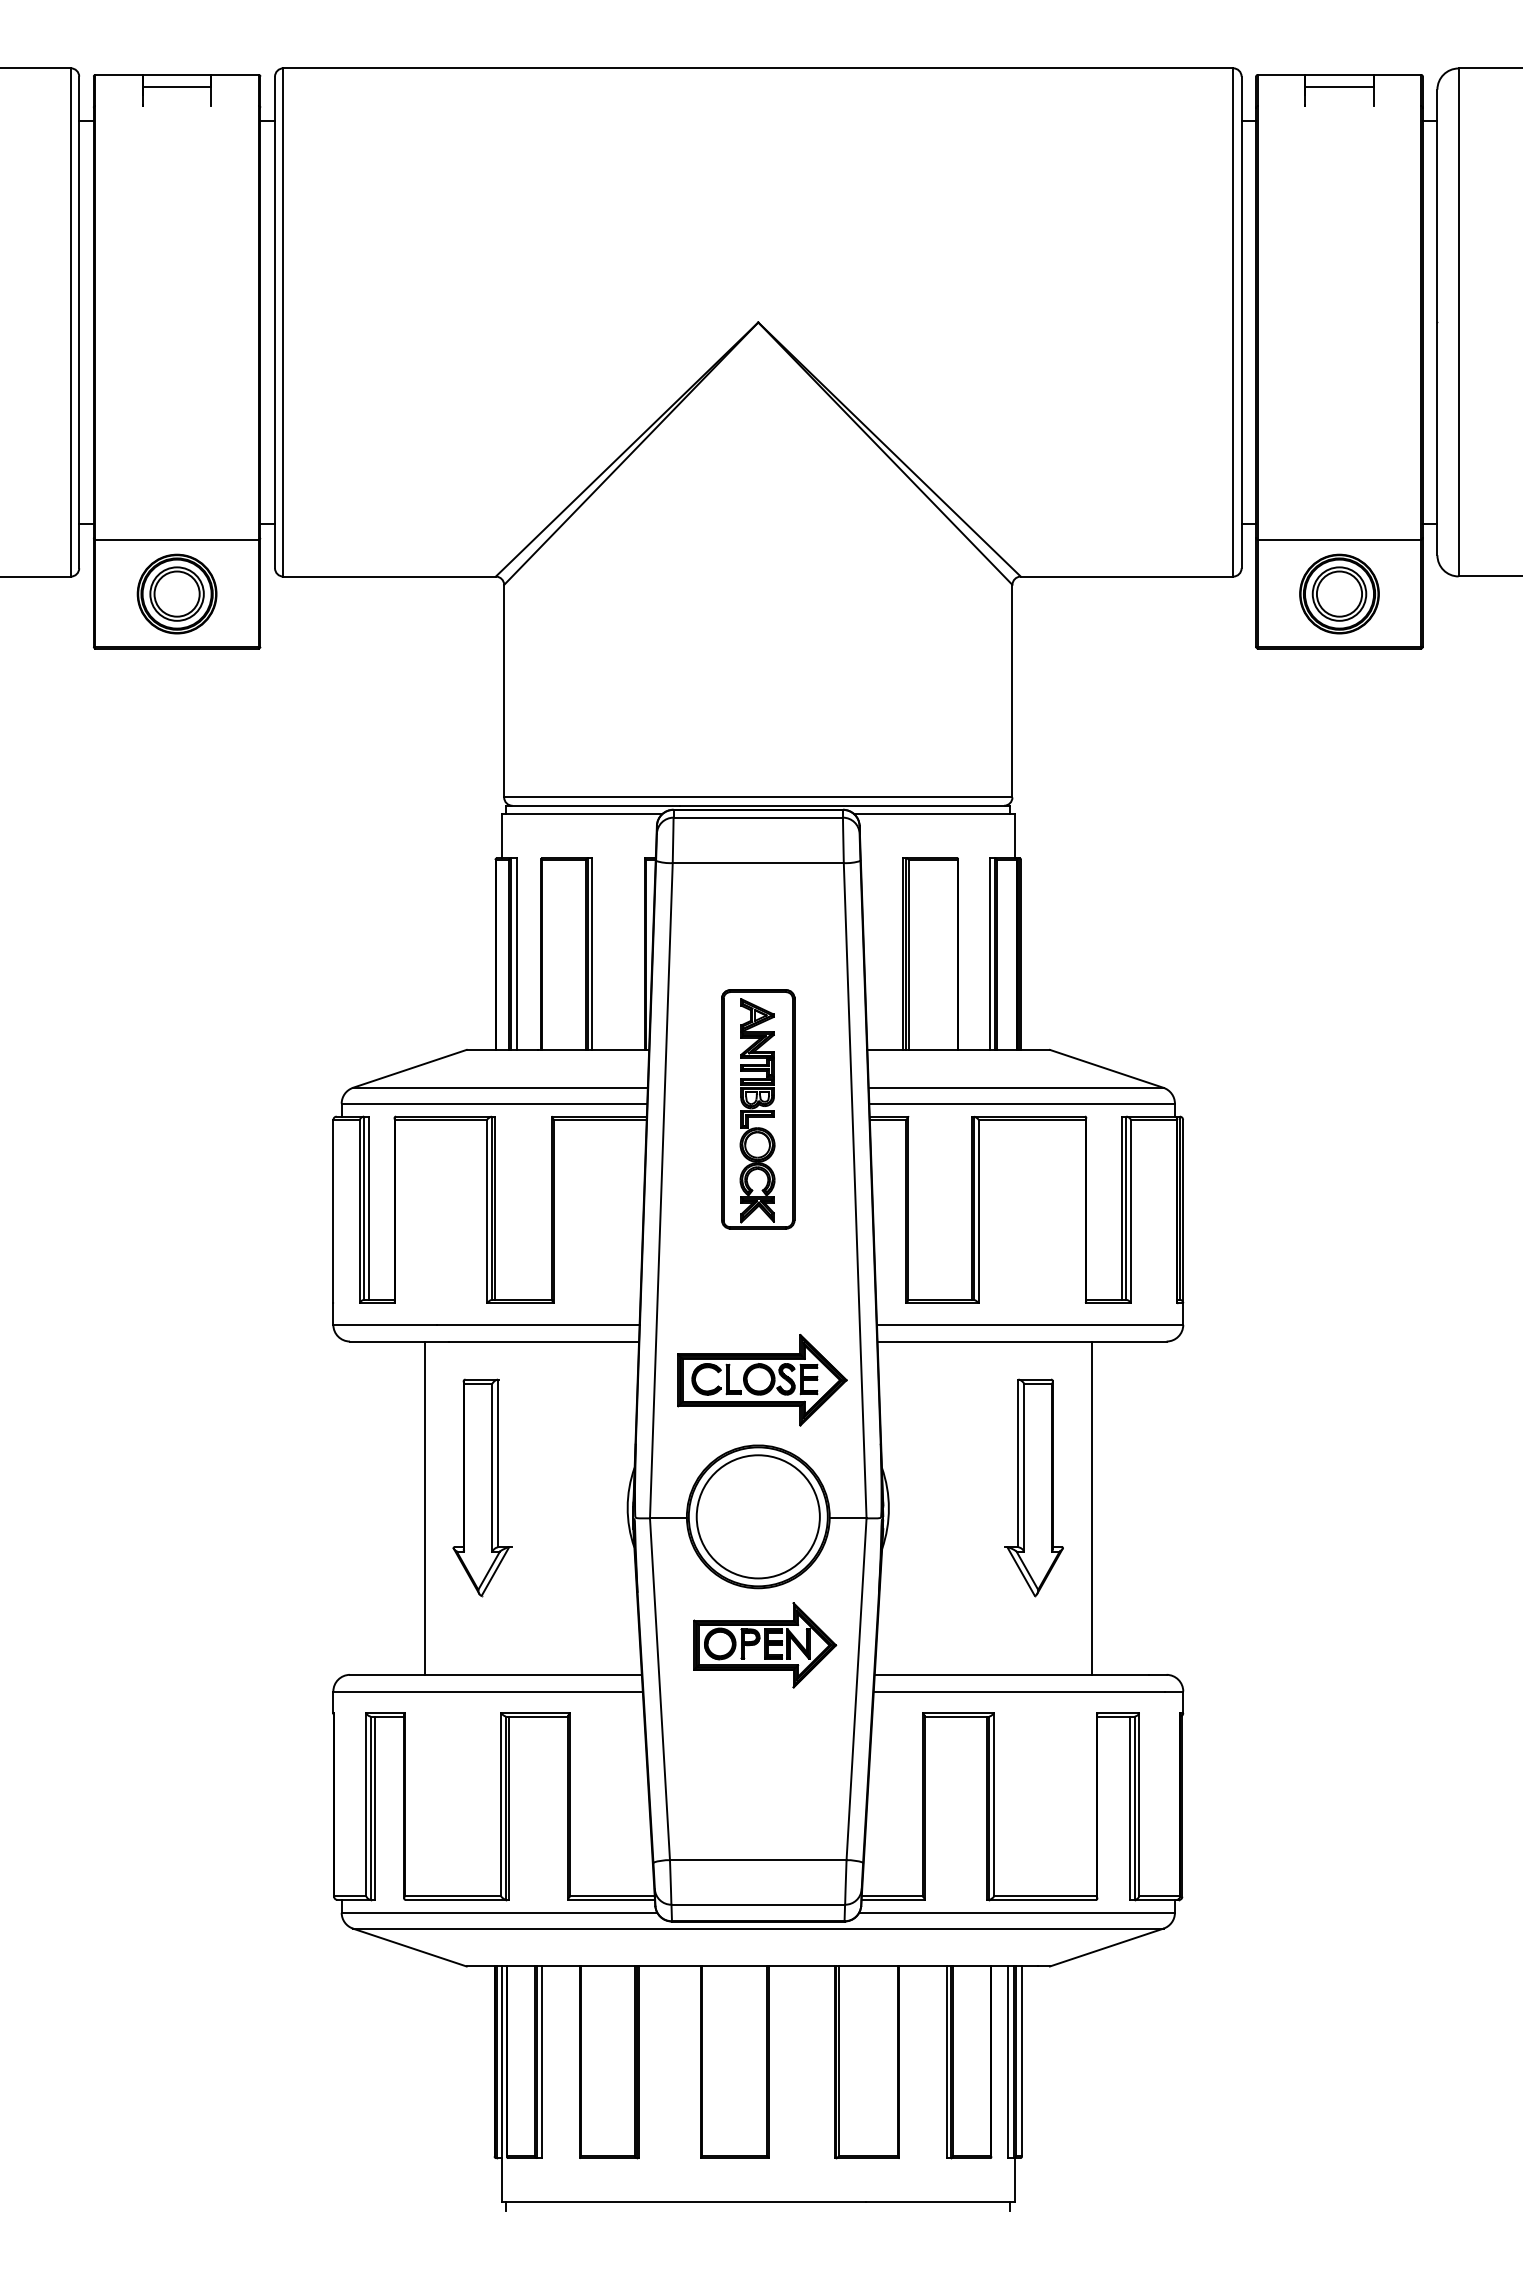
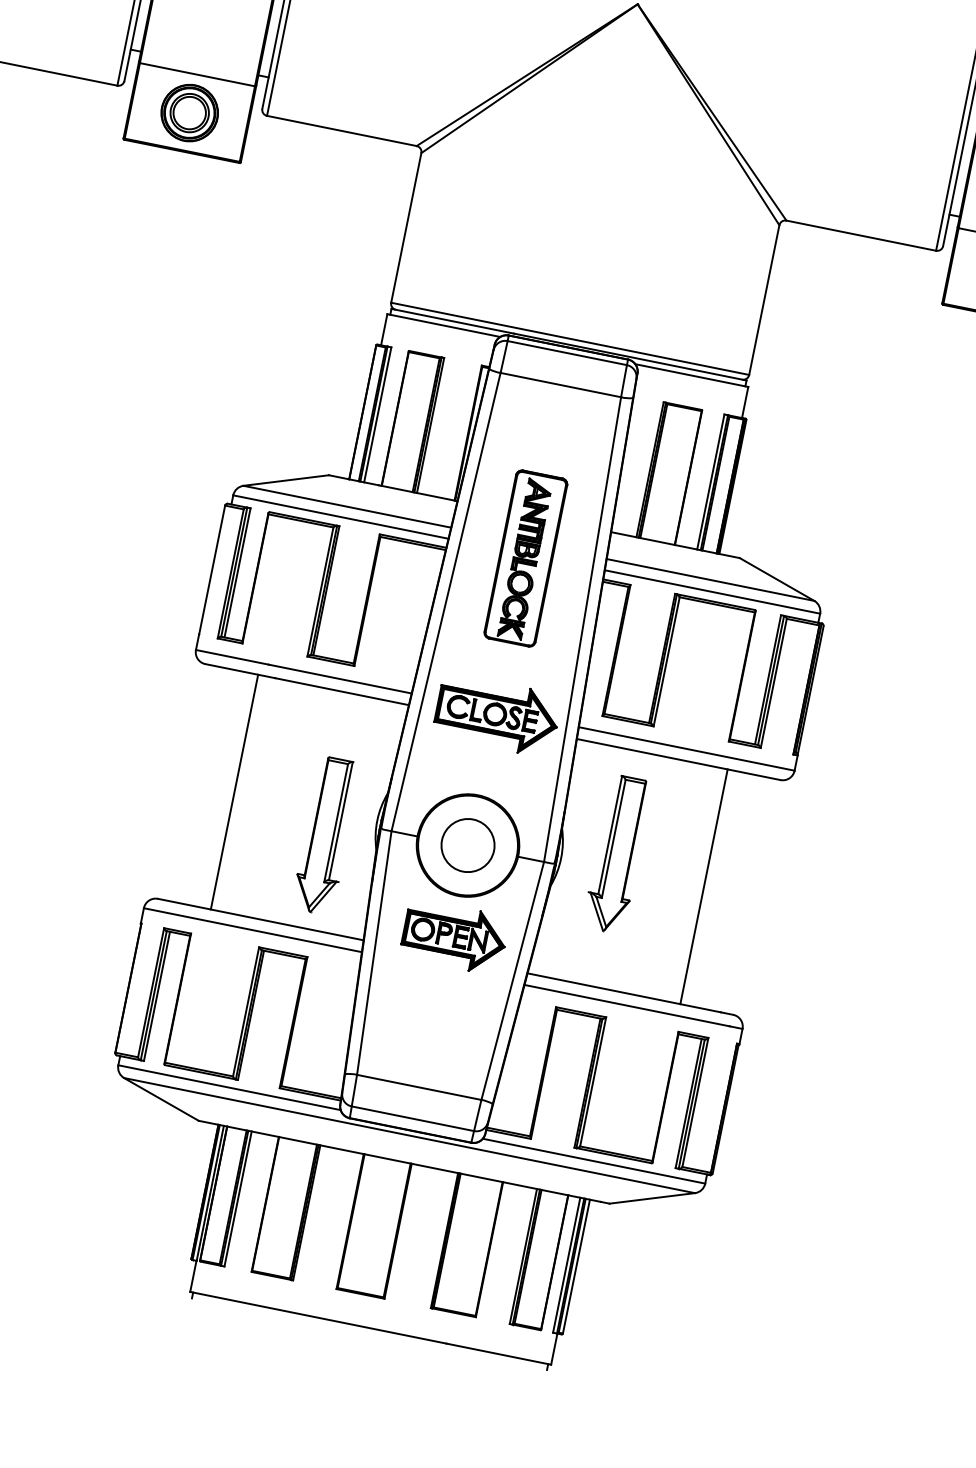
part: (762, 1380) -> (497, 715), moved
part: (482, 1487) -> (326, 835), moved
part: (1033, 1487) -> (617, 854), moved
circle: (757, 1516) -> (467, 845), size x0.6

